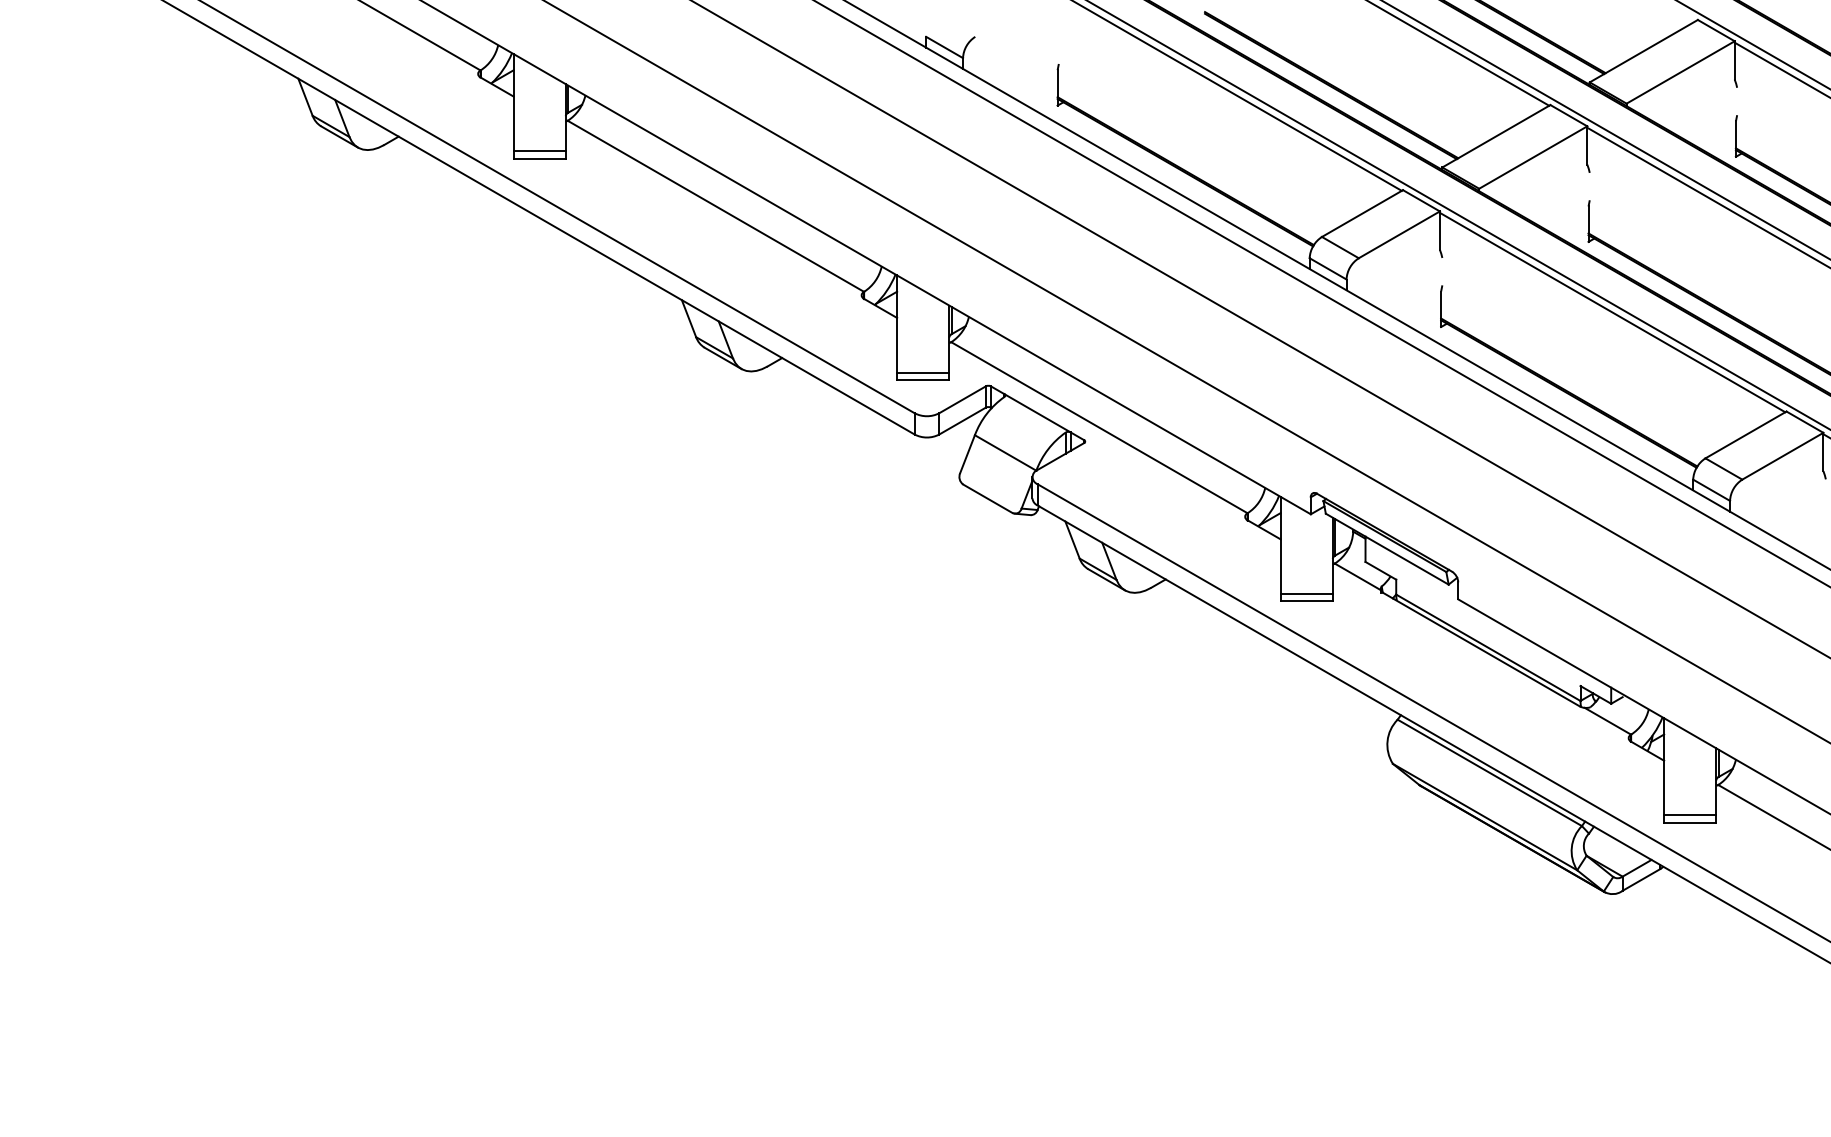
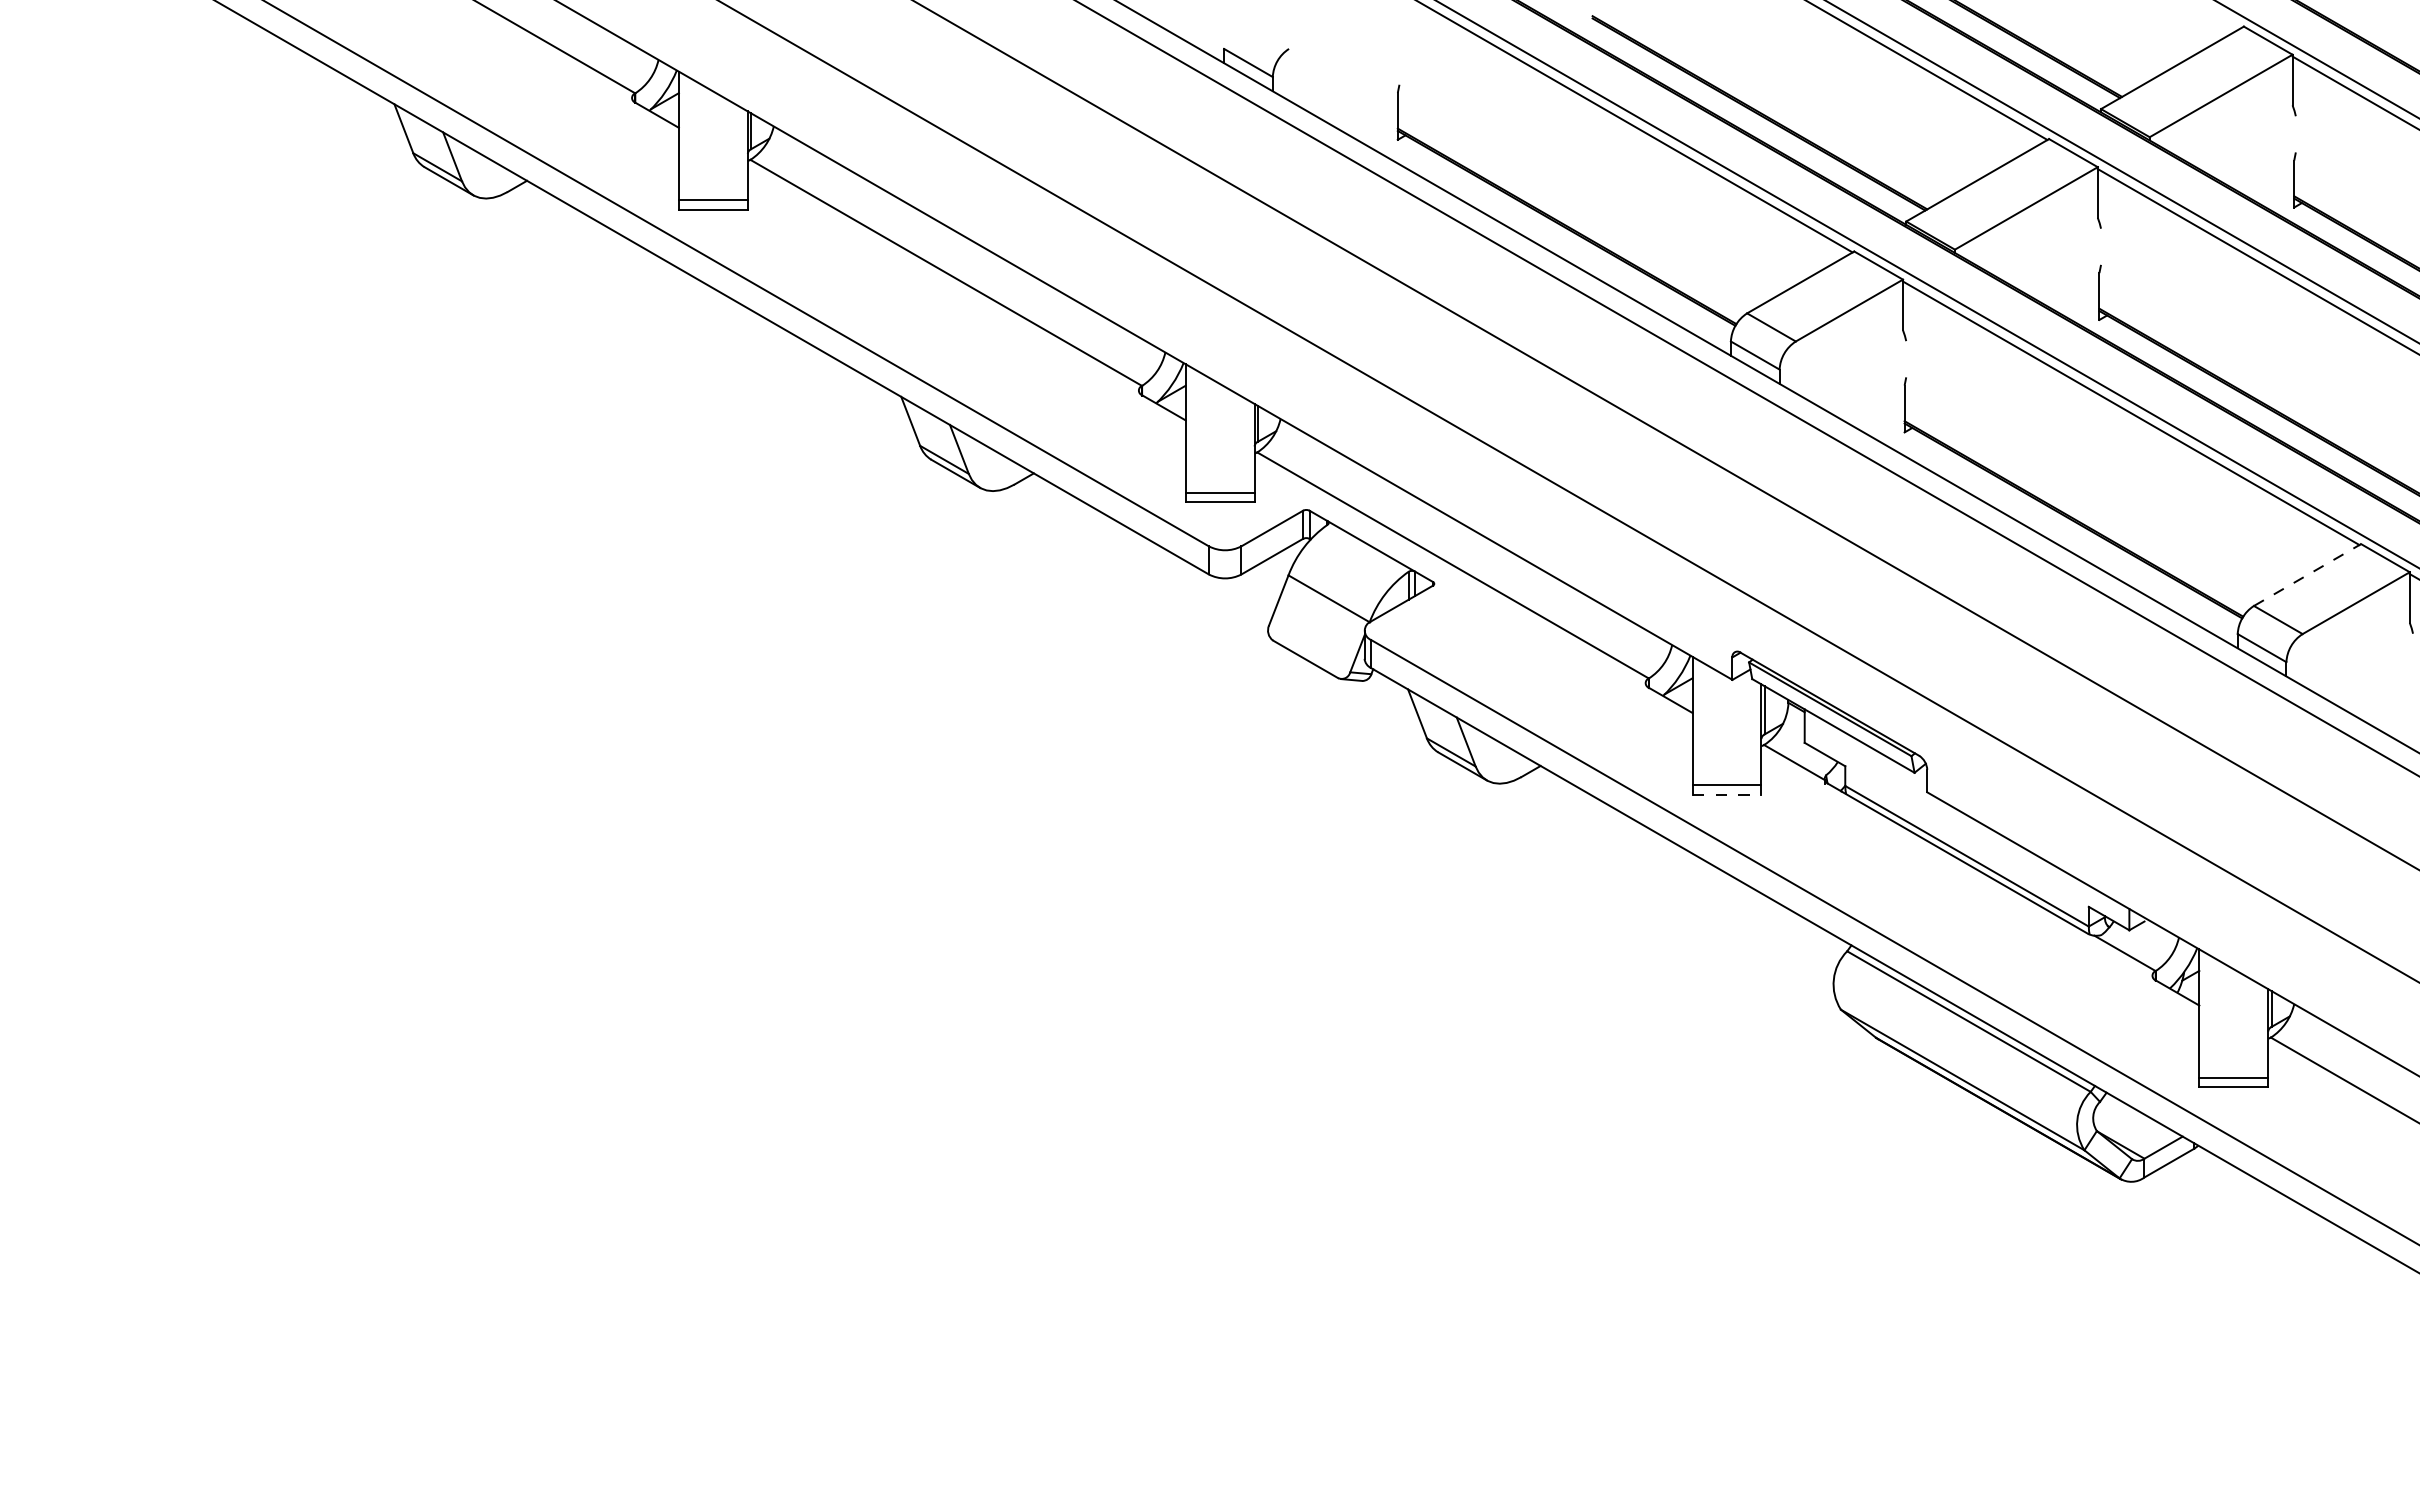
line: (1746, 434) -> (2308, 574), solid -> dashed
line: (1307, 601) -> (1728, 795), solid -> dashed

